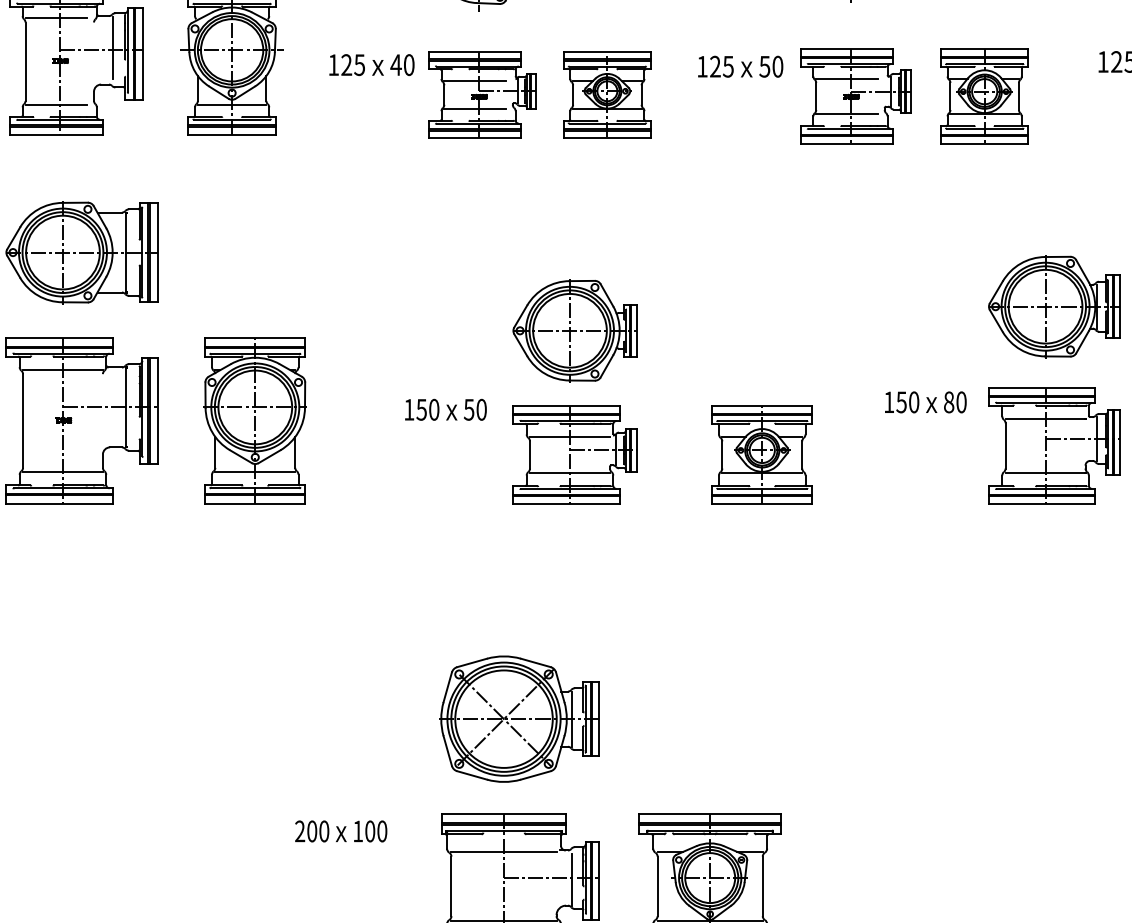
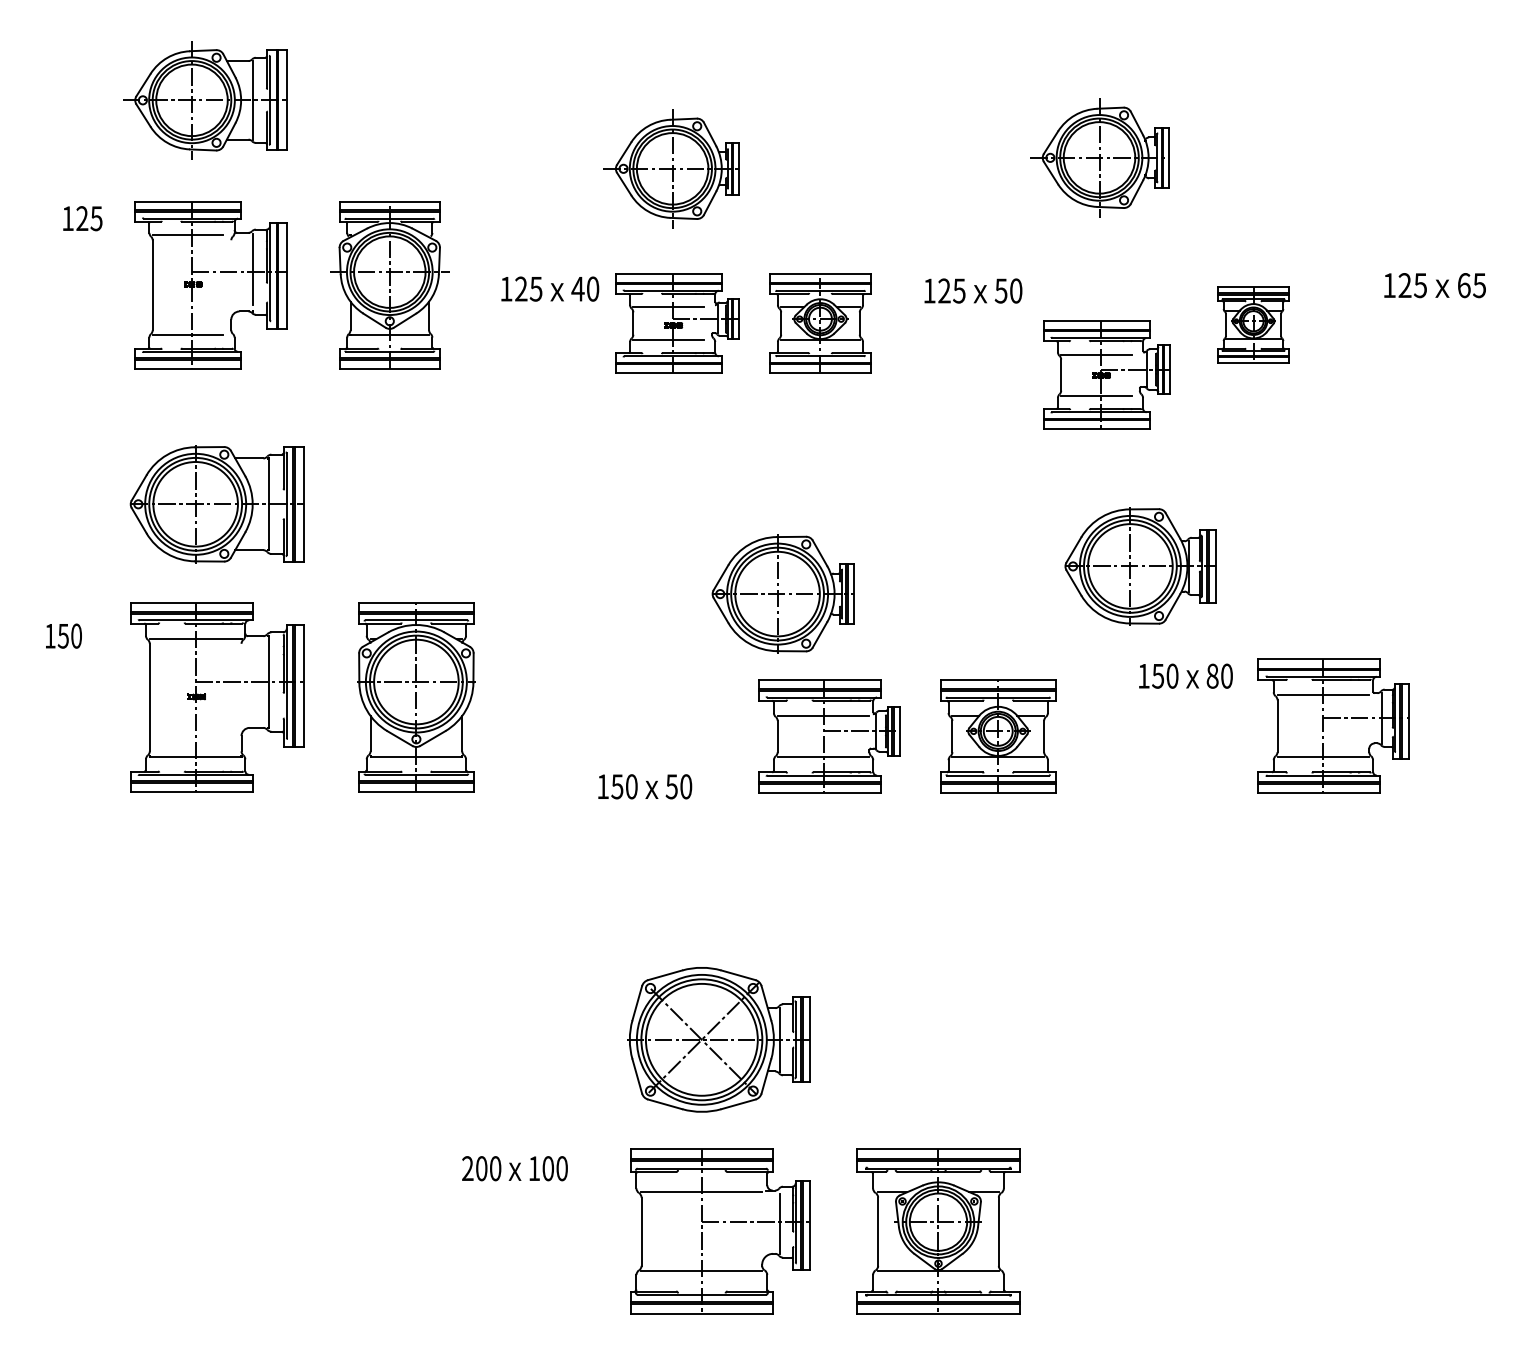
part: (855, 95) -> (1106, 374), moved
part: (984, 95) -> (1253, 324), size x0.7
part: (1054, 306) -> (1140, 566), moved
text: (446, 409) -> (645, 786), moved
part: (575, 454) -> (829, 736), moved

